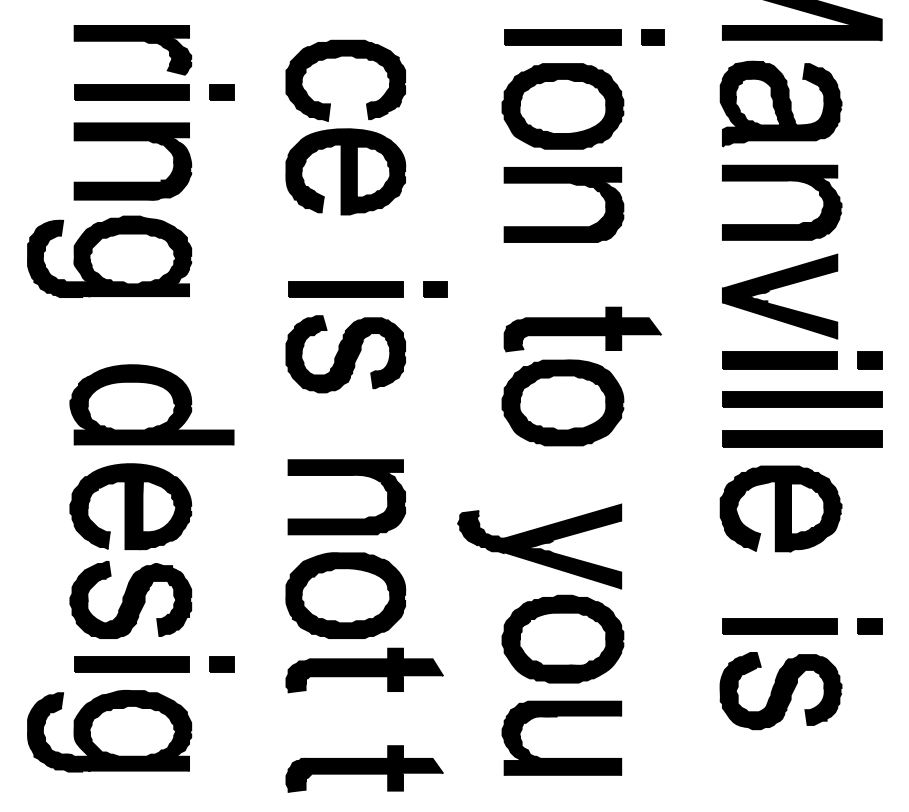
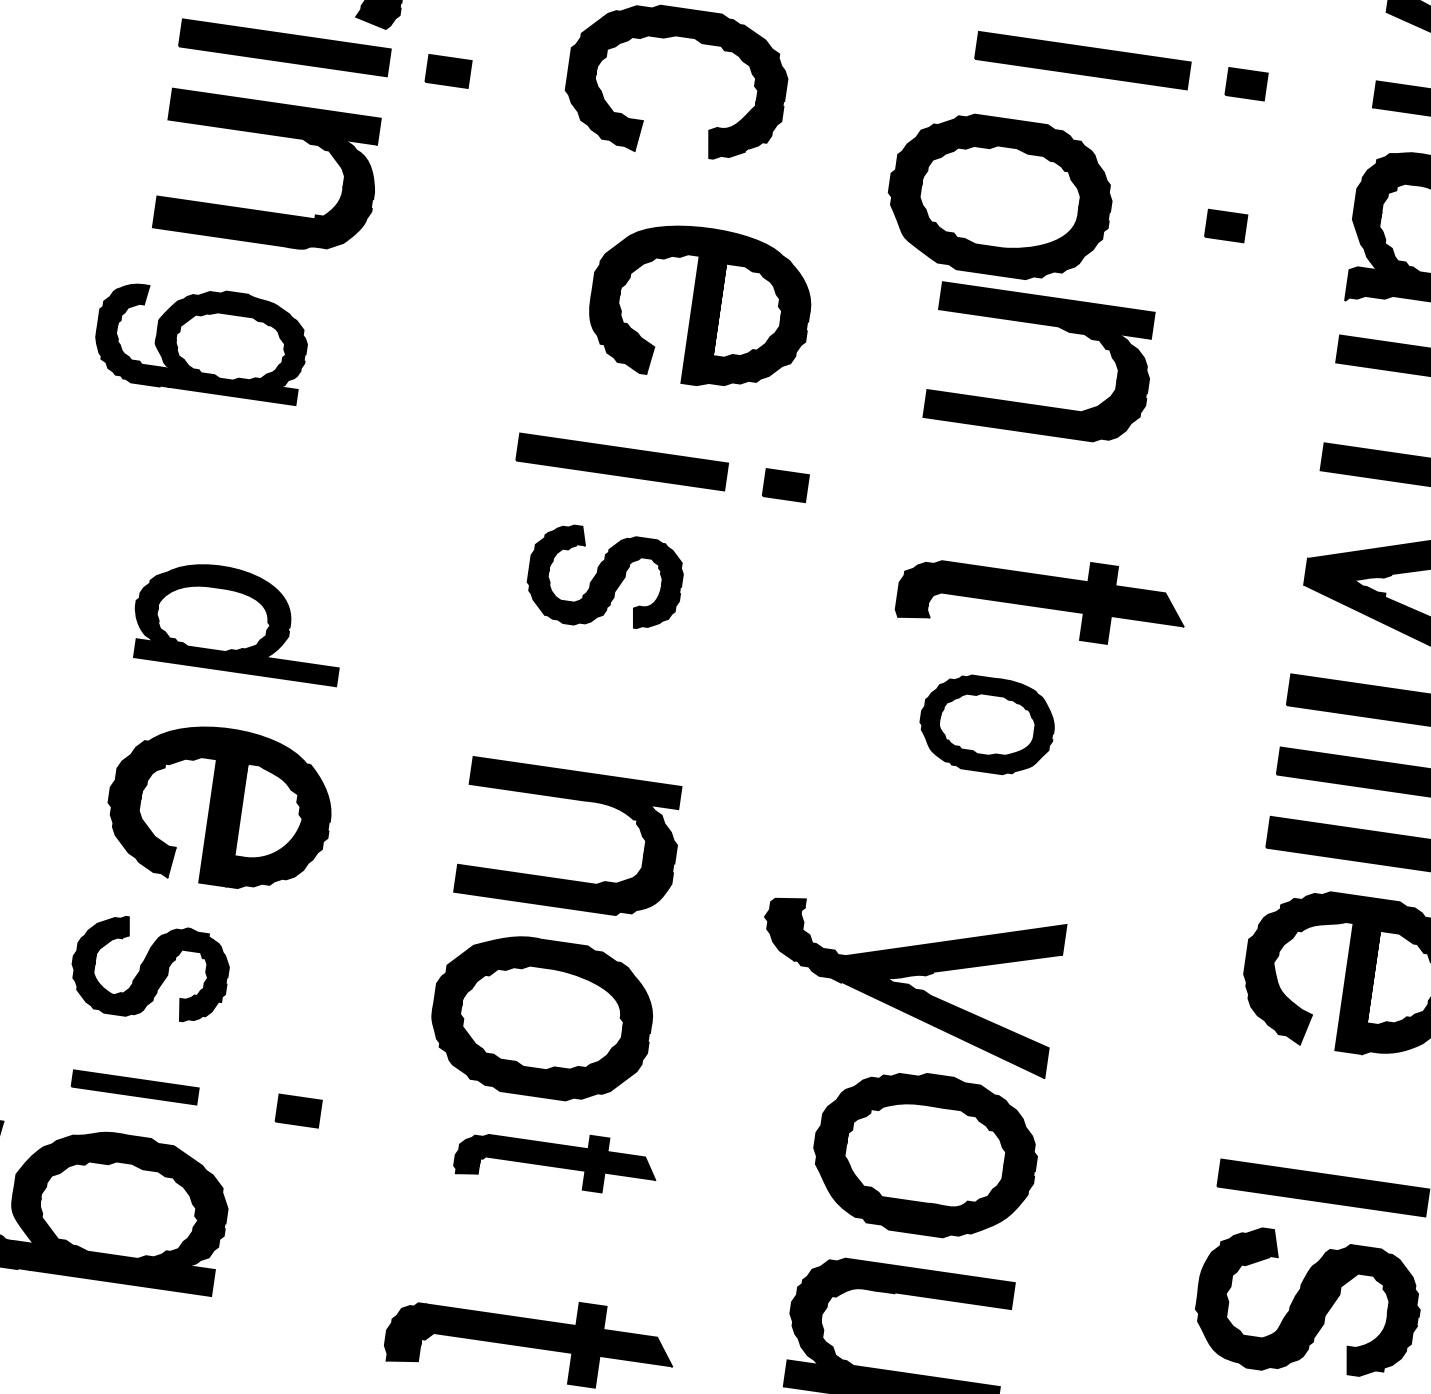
part: (562, 106) -> (999, 196), moved
part: (652, 115) -> (1225, 225), added
part: (345, 171) -> (699, 305), moved
part: (109, 256) -> (201, 339), size x0.7
part: (345, 354) -> (604, 579), size x0.7
part: (562, 402) -> (986, 723), size x0.6
part: (151, 404) -> (238, 619), size x0.7
part: (130, 506) -> (219, 806), moved
part: (130, 599) -> (149, 968), size x0.7
part: (131, 664) -> (134, 1087), size x0.6
part: (364, 670) -> (556, 1159), size x0.7

